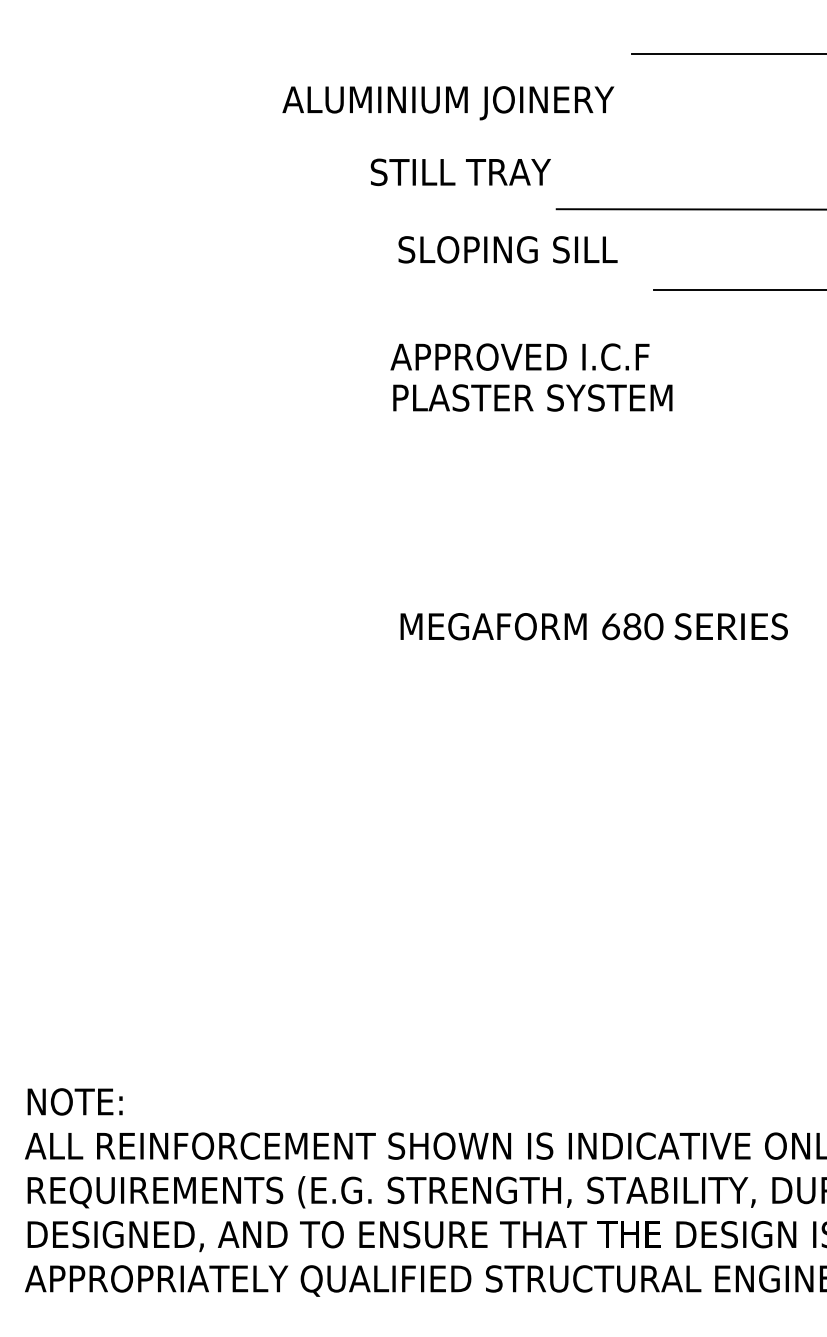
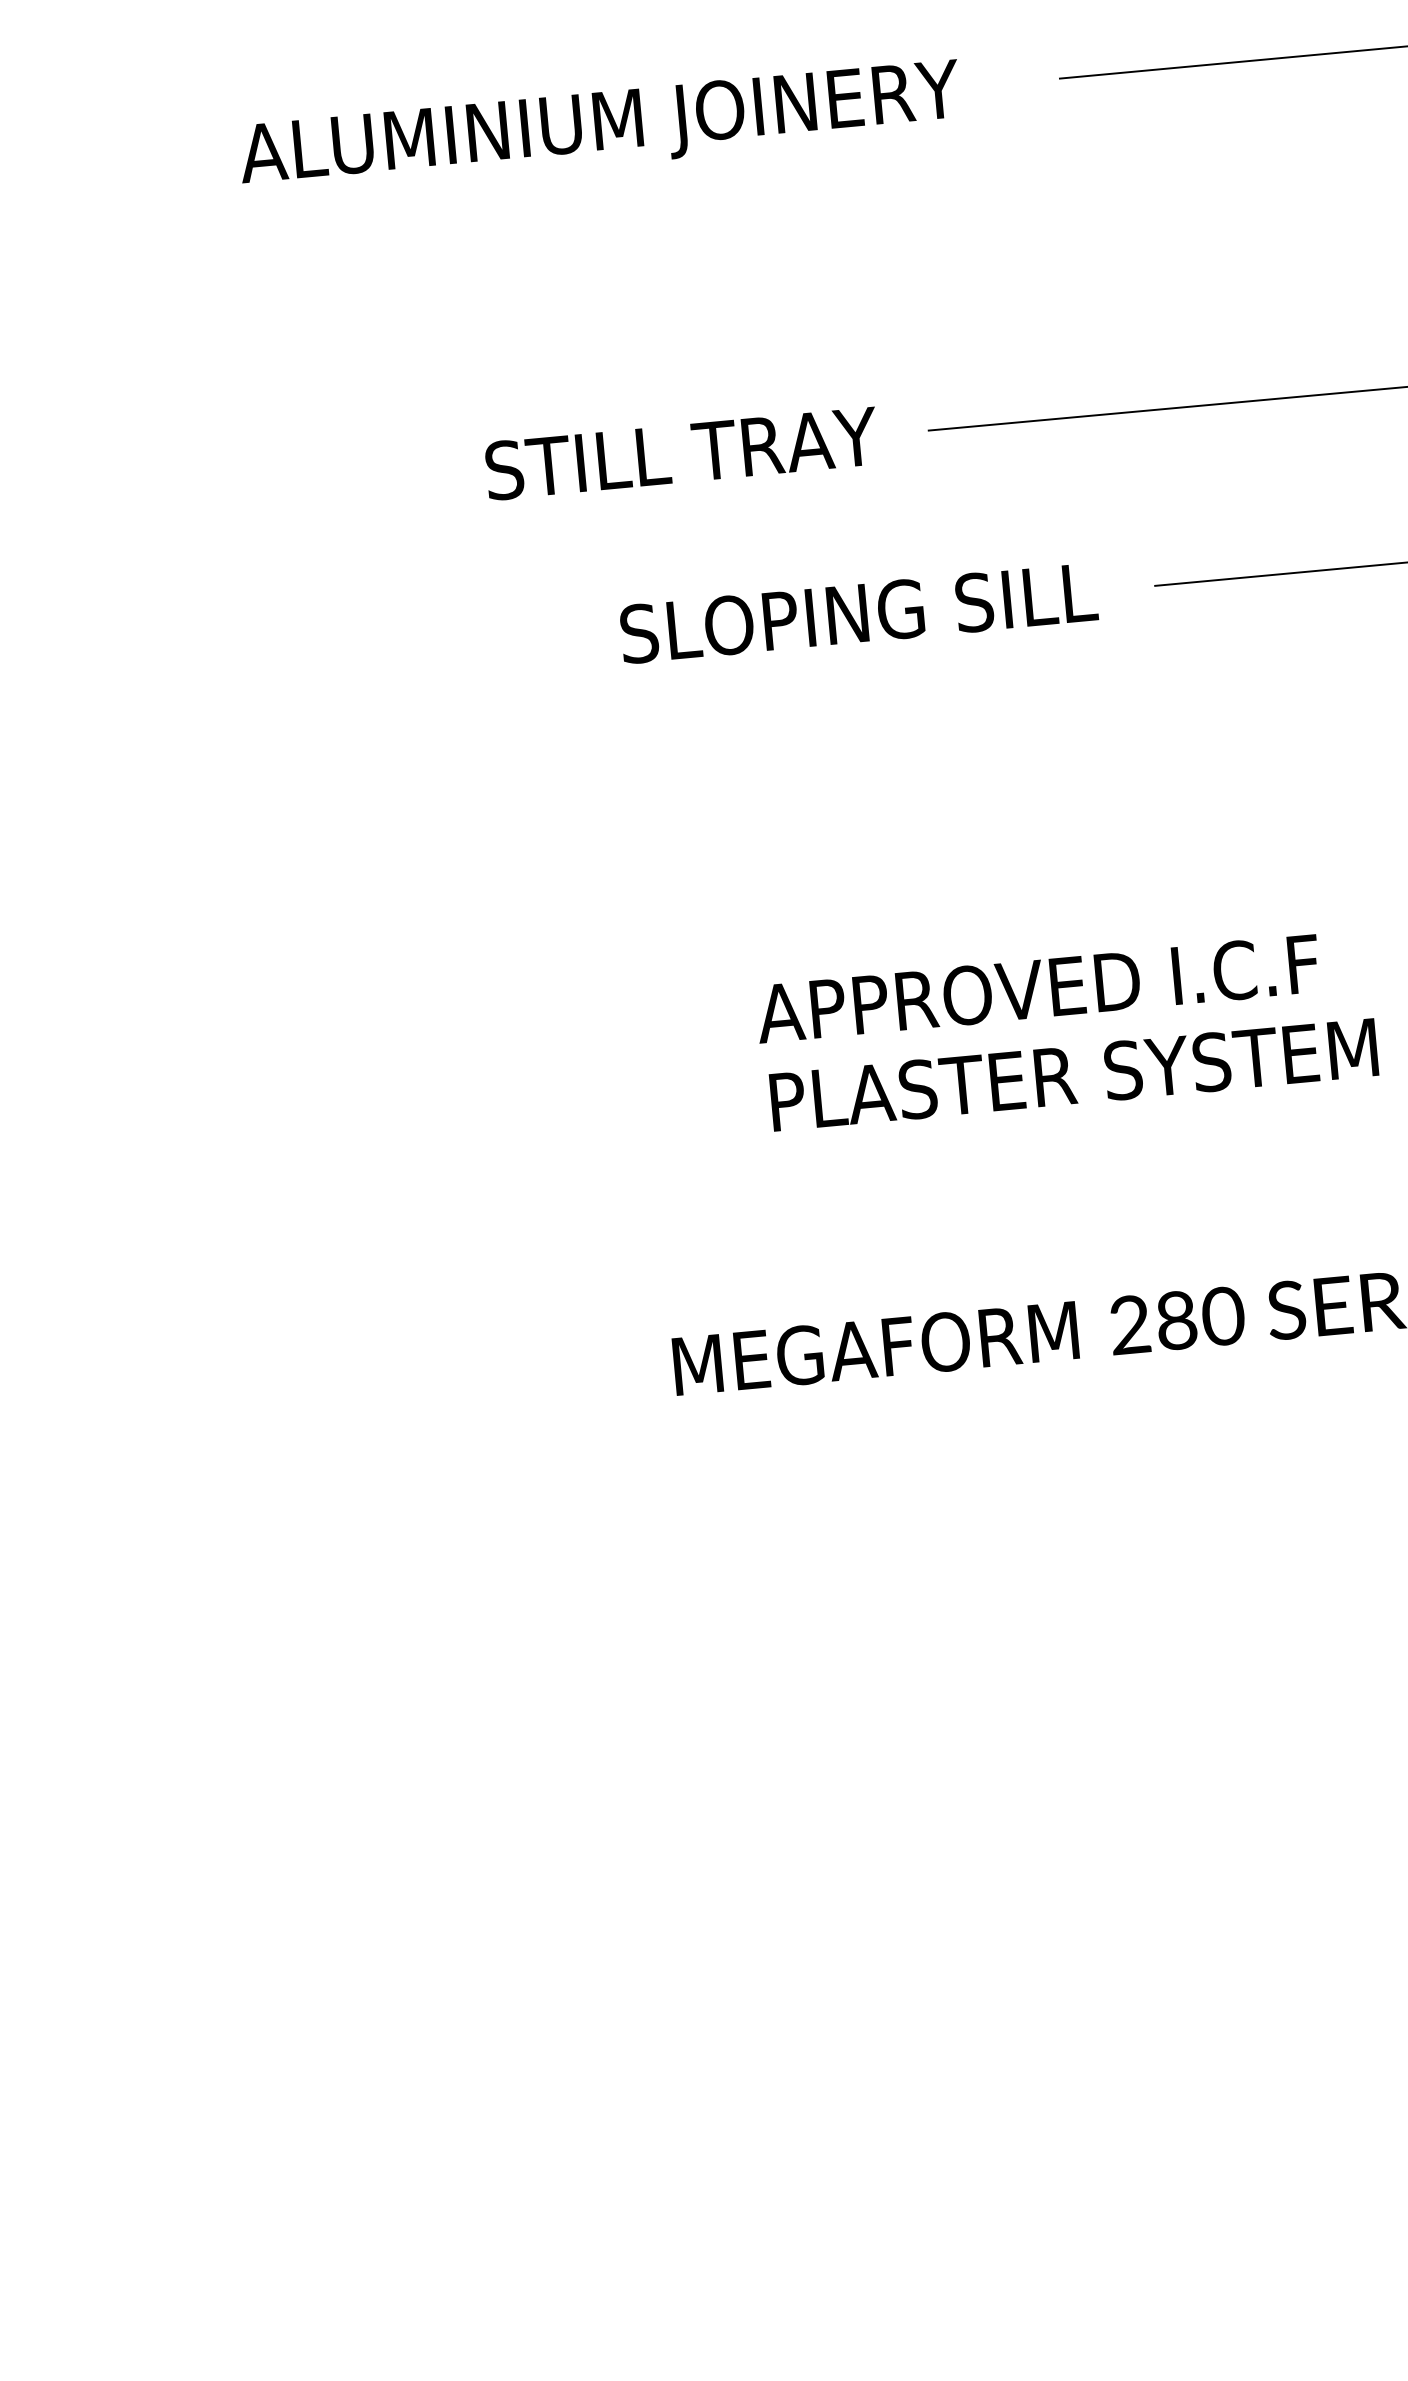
text: (448, 103) -> (600, 129), moved
text: (460, 172) -> (681, 454), moved
text: (507, 249) -> (857, 612), moved
text: (531, 377) -> (1066, 1030), moved
text: (610, 626) -> (1129, 1324), 680 -> 280

